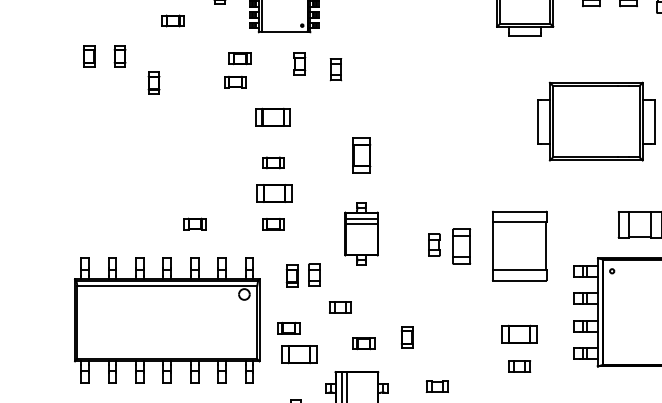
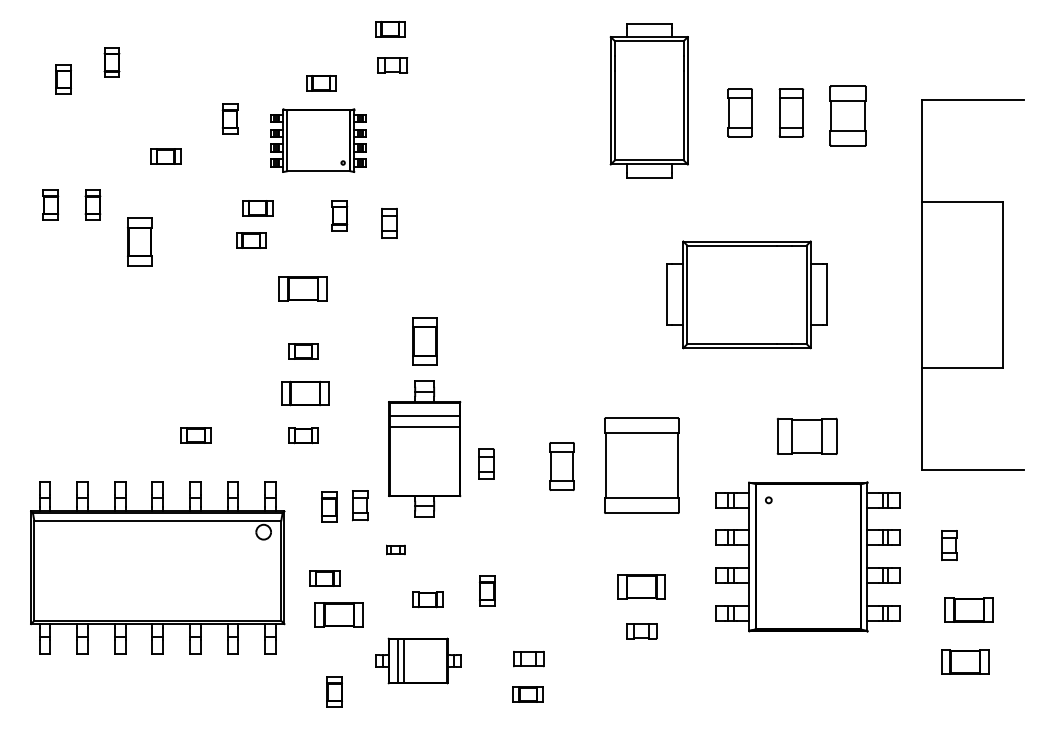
part: (153, 82) -> (139, 241), size x1.6
part: (361, 234) -> (424, 449), size x1.6
part: (434, 244) -> (486, 463), moved
part: (340, 307) -> (395, 549), size x0.6

